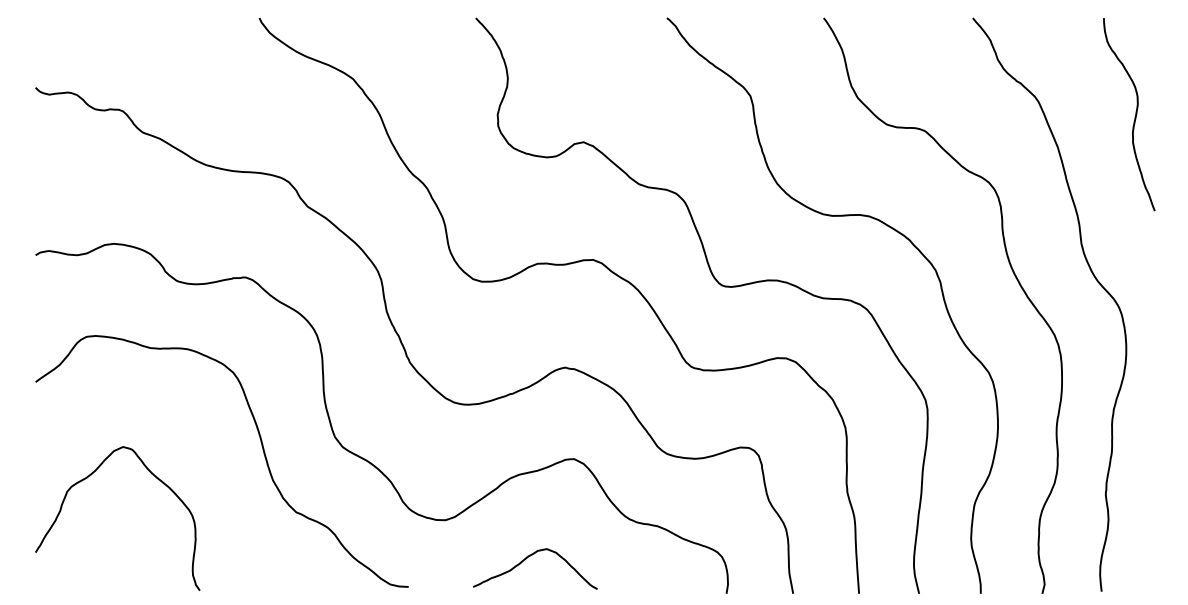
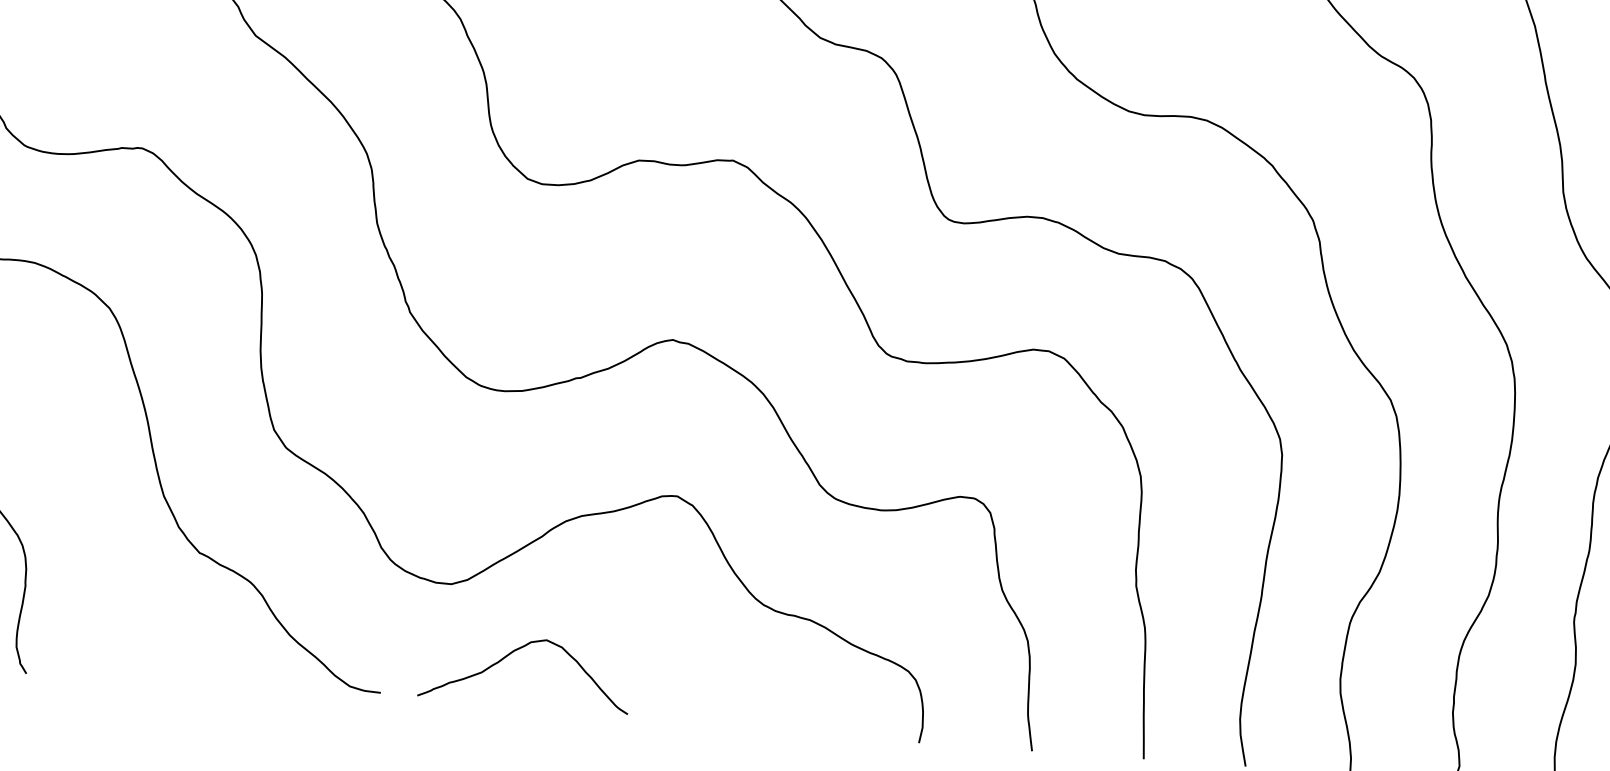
curve: (526, 559) -> (511, 655), moved

